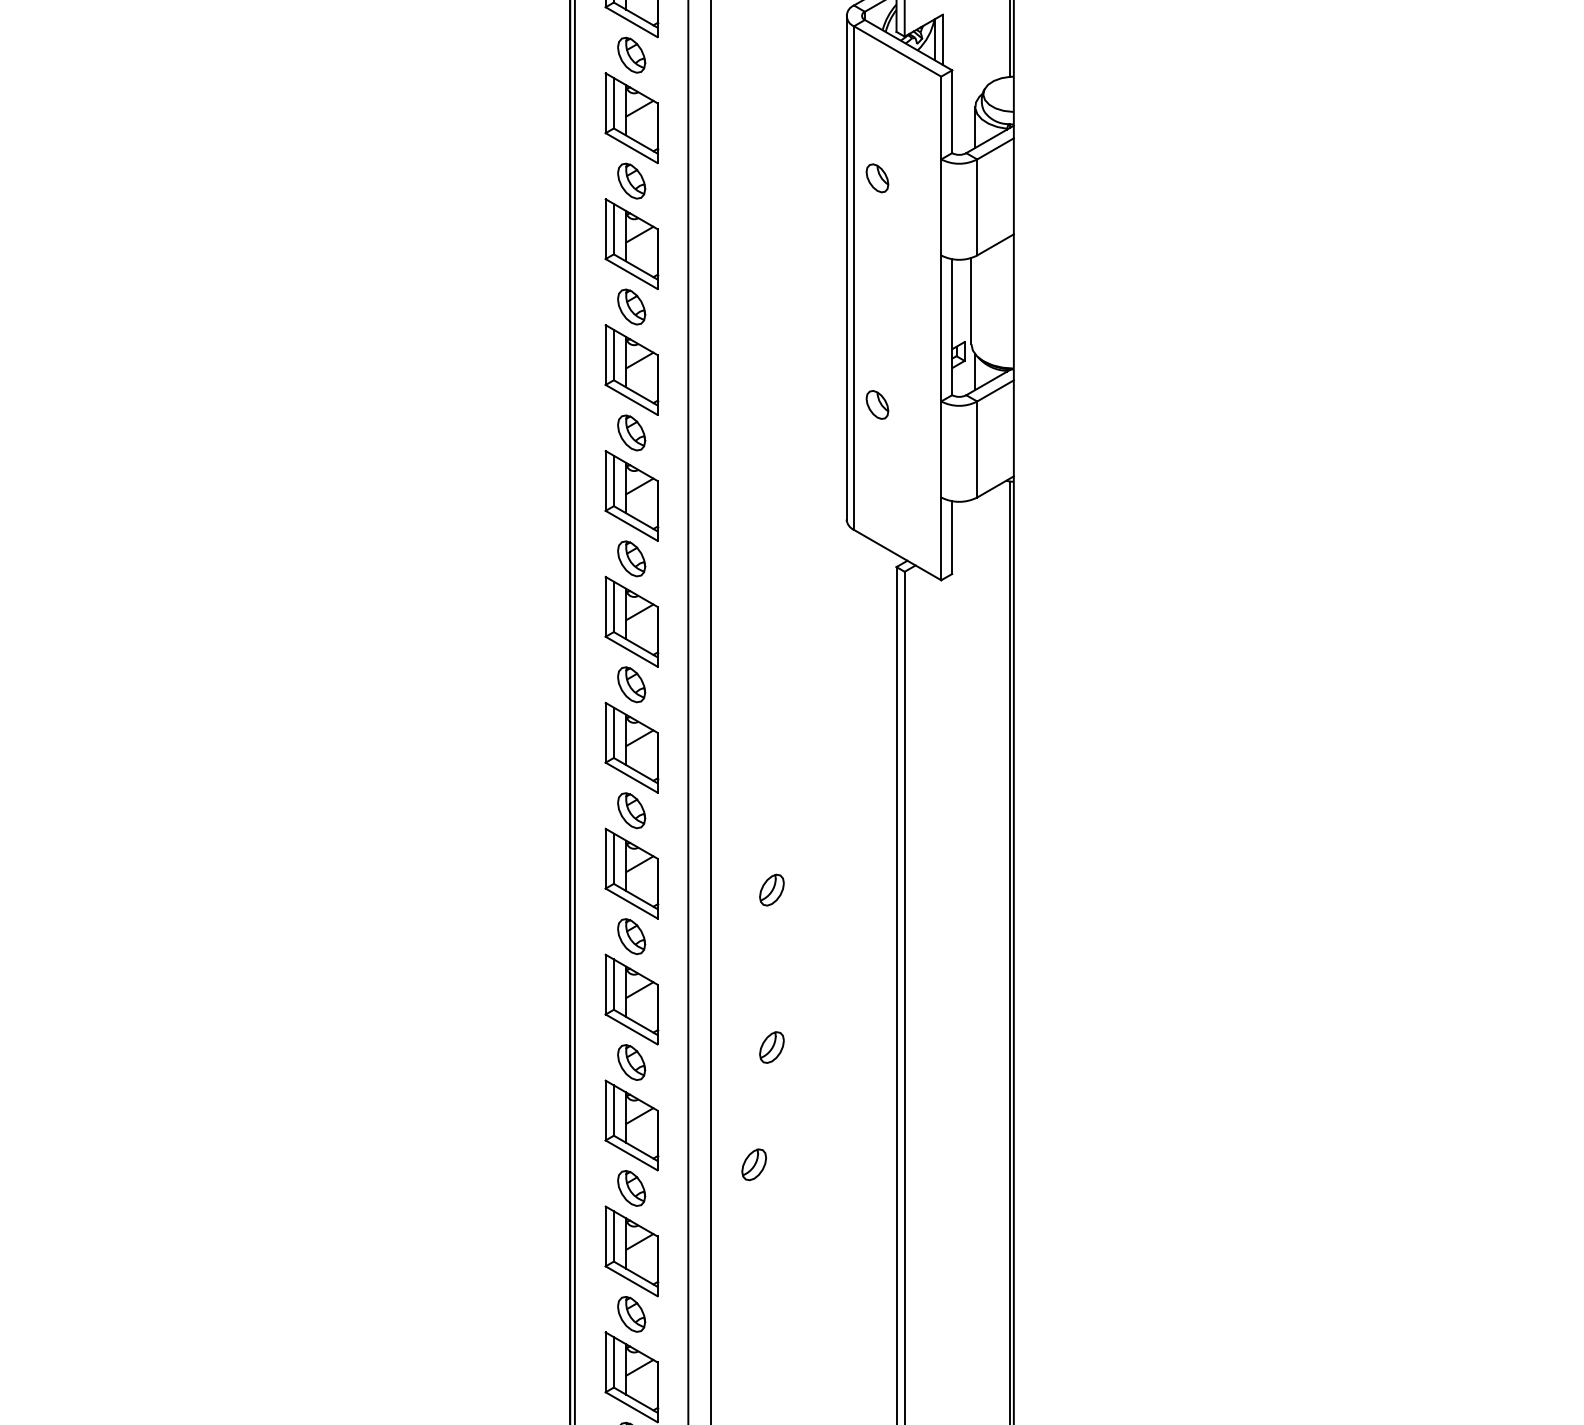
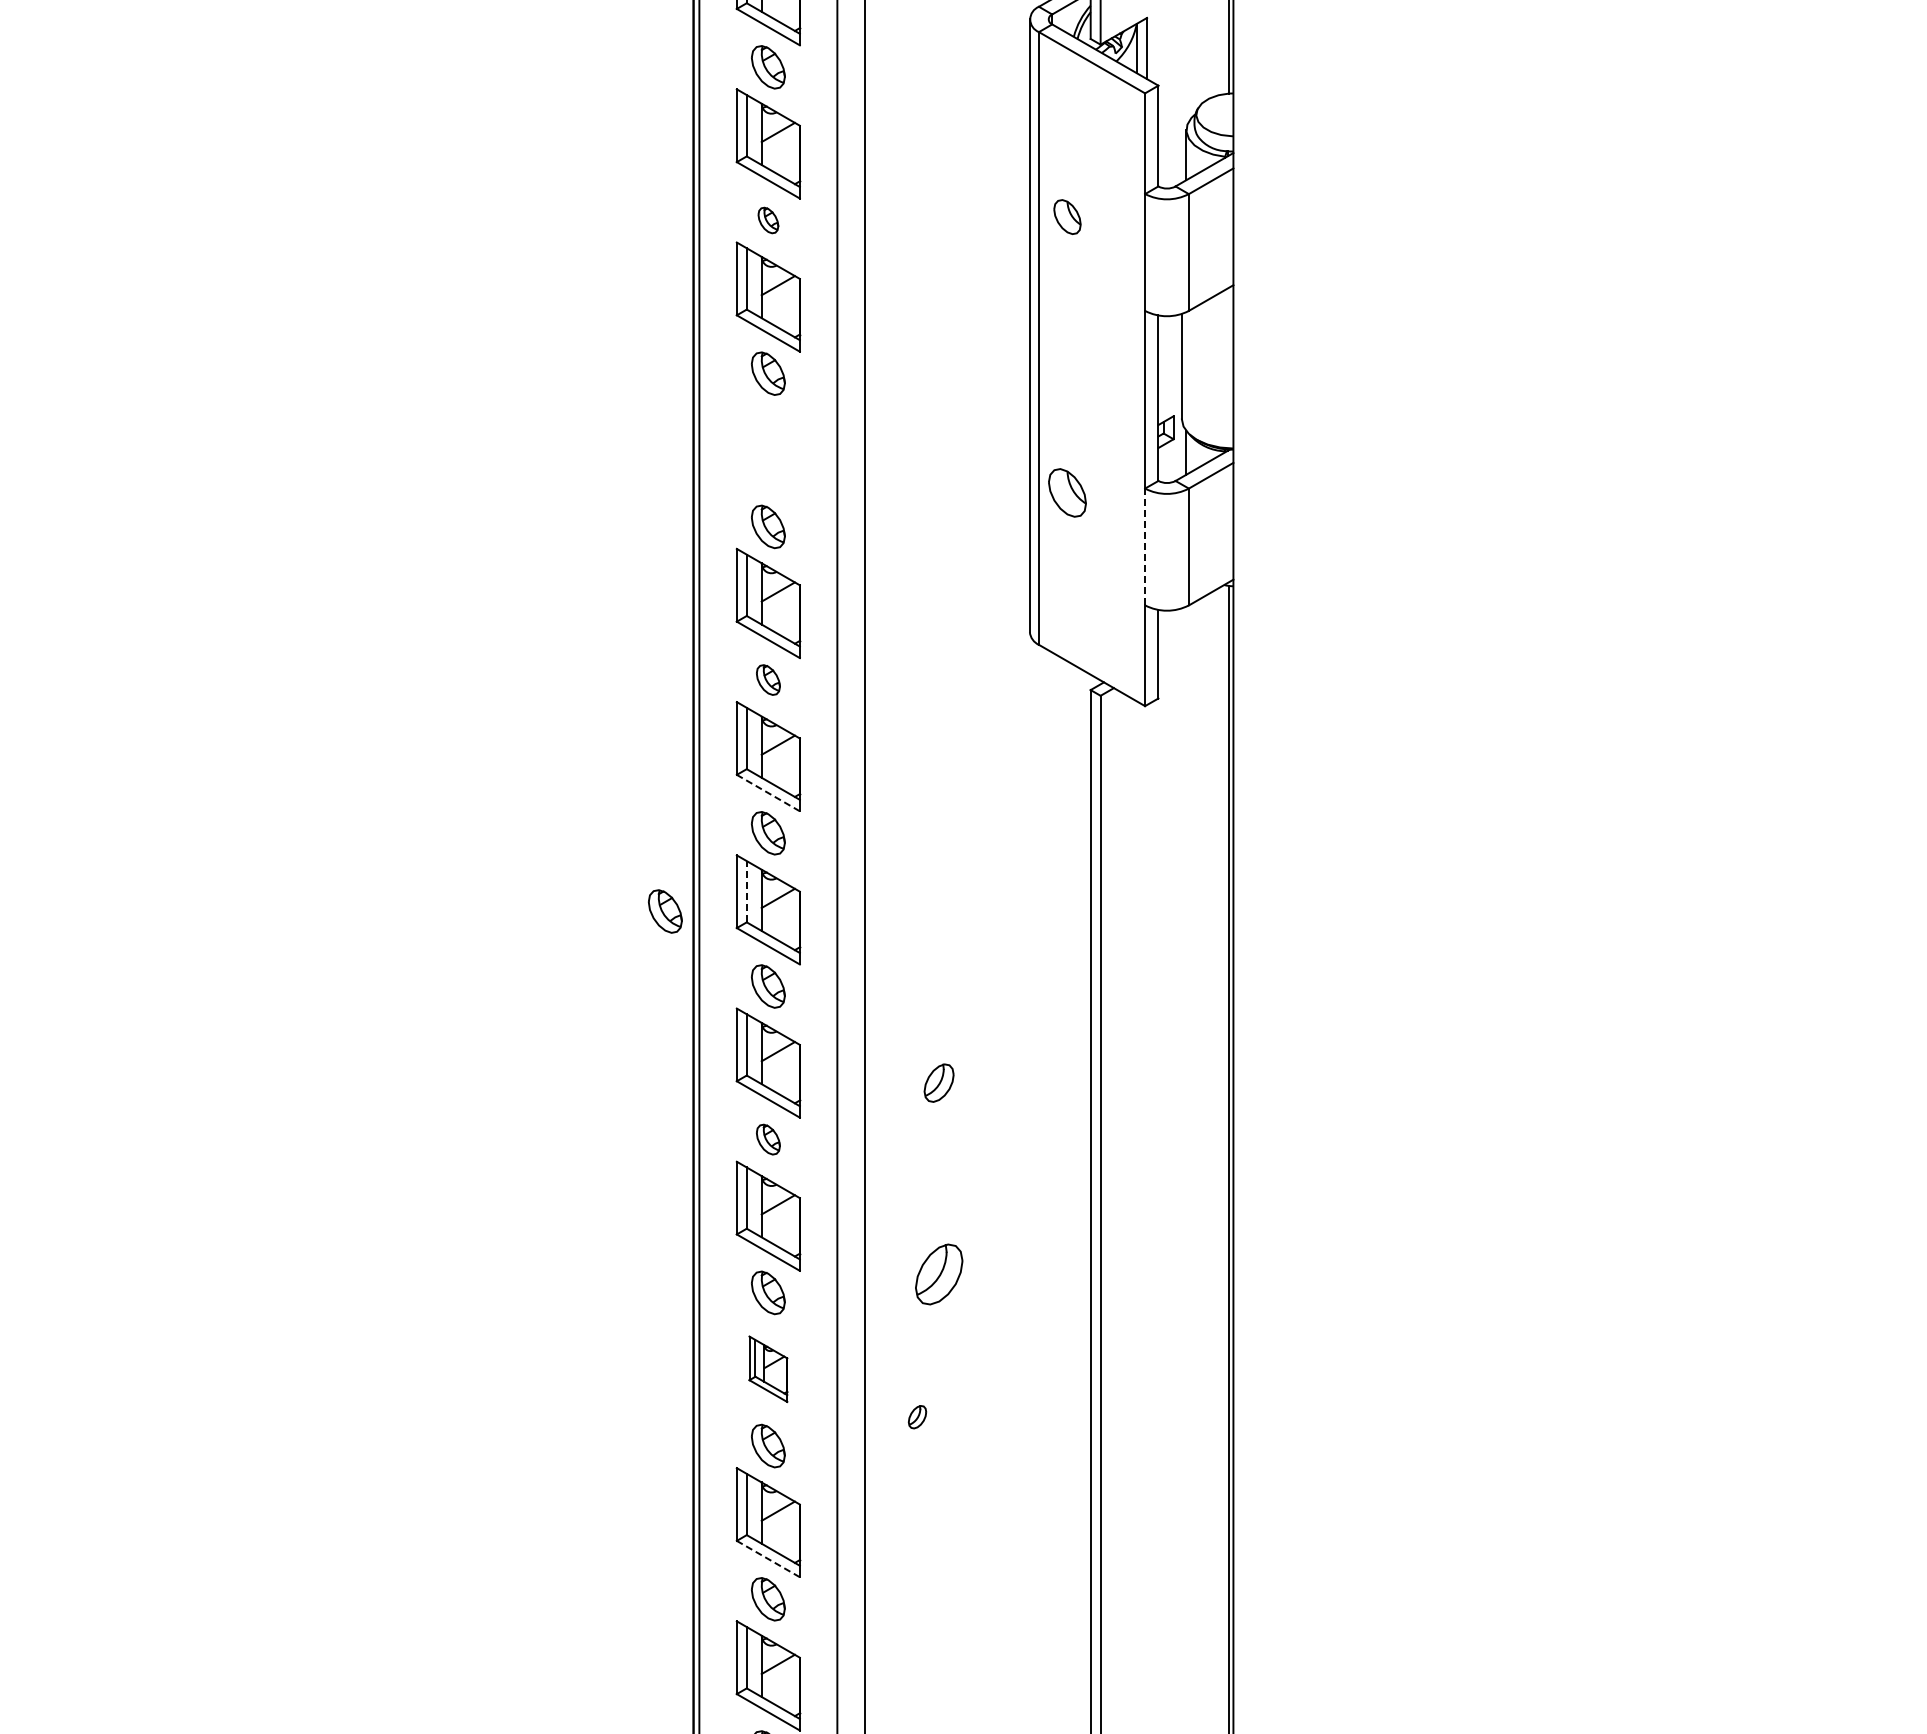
part: (631, 181) -> (768, 220), size x0.6
part: (631, 369) -> (768, 449), removed
part: (877, 404) -> (1067, 492), size x1.4
line: (941, 449) -> (1145, 546), solid -> dashed
part: (631, 558) -> (768, 679), size x0.7
line: (630, 651) -> (767, 792), solid -> dashed
line: (613, 732) -> (746, 891), solid -> dashed
part: (547, 749) -> (665, 911), added
part: (631, 936) -> (768, 1139), size x0.7
part: (771, 1047) -> (938, 1274), size x1.6
part: (631, 1124) -> (768, 1368), size x0.6
part: (754, 1164) -> (917, 1416), size x0.6
line: (630, 1280) -> (767, 1558), solid -> dashed

